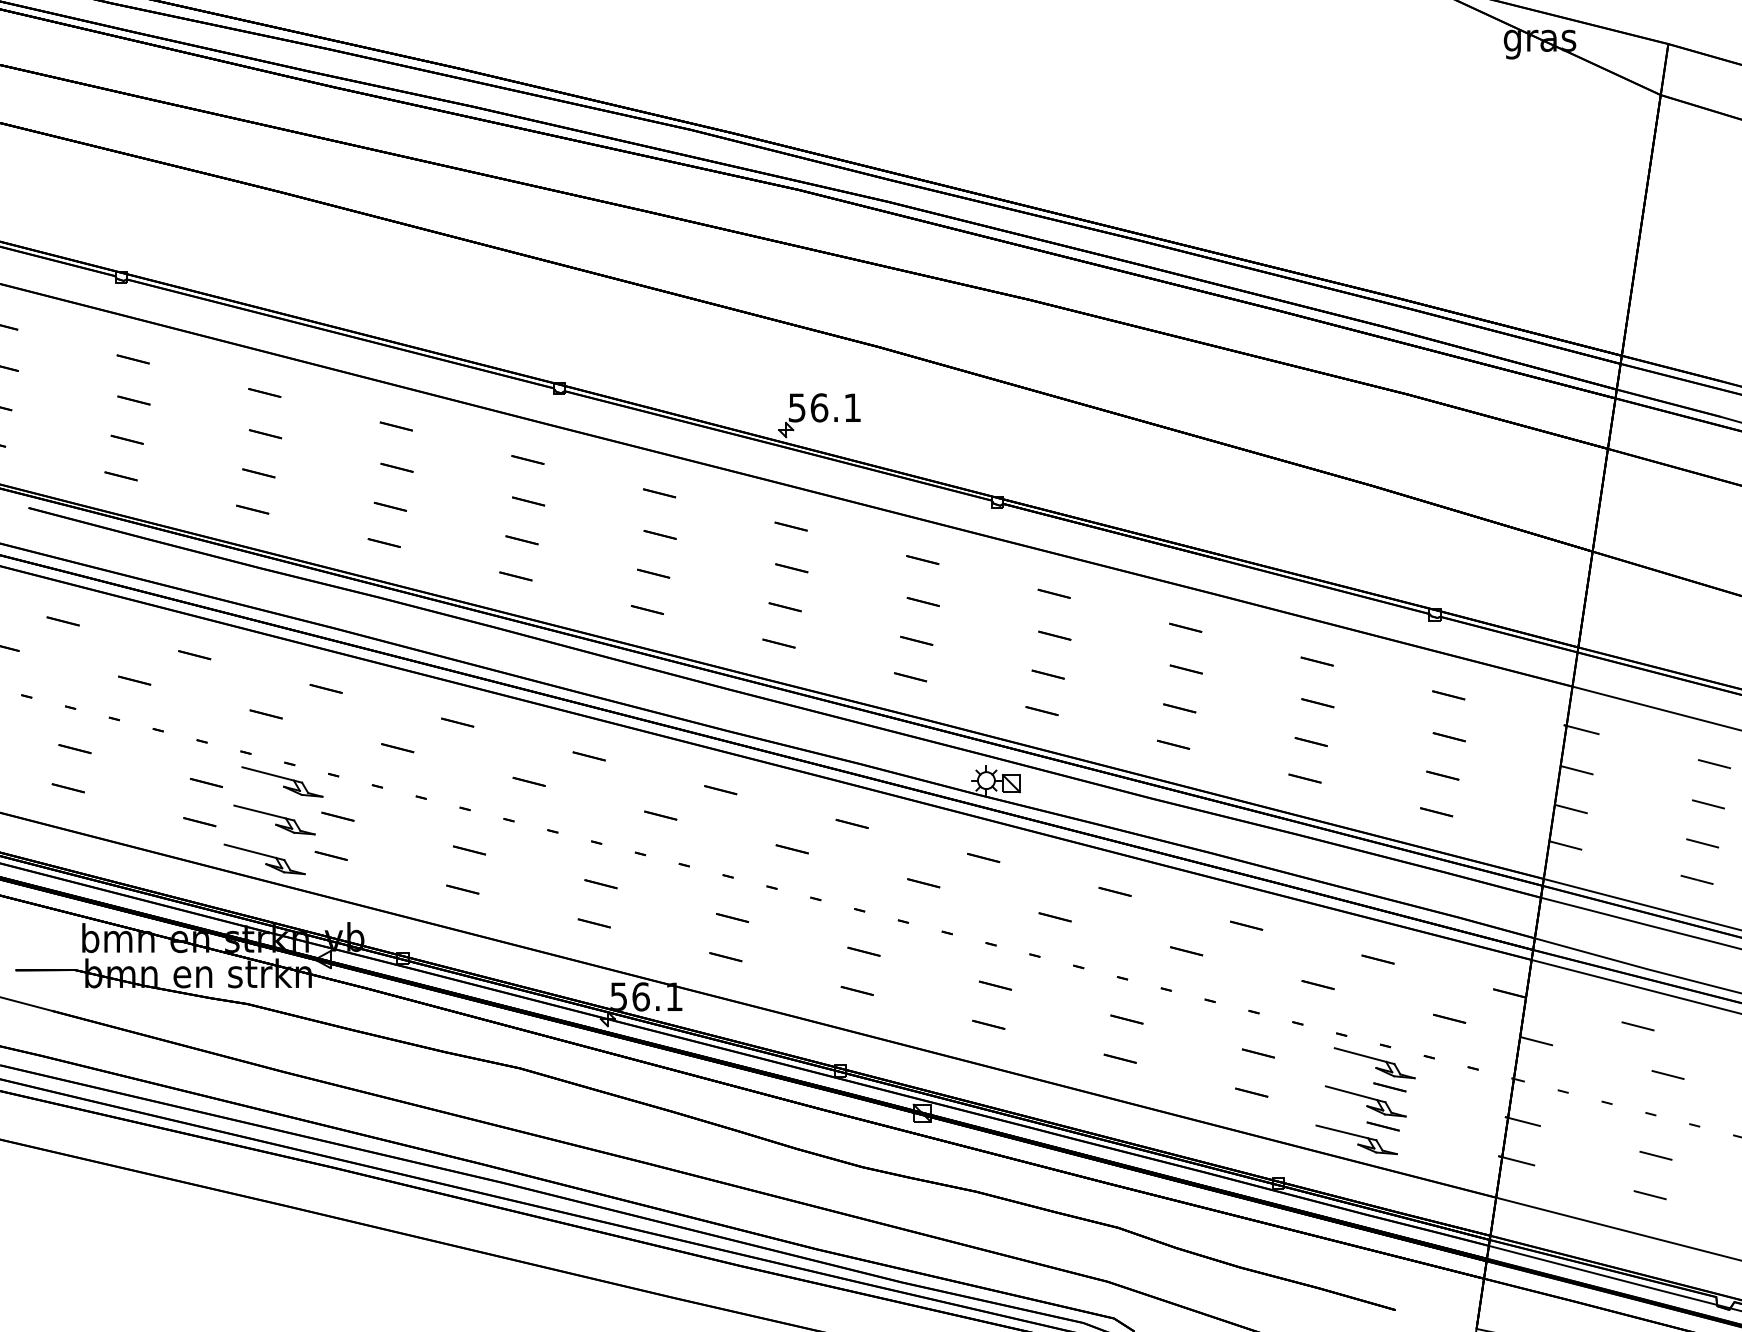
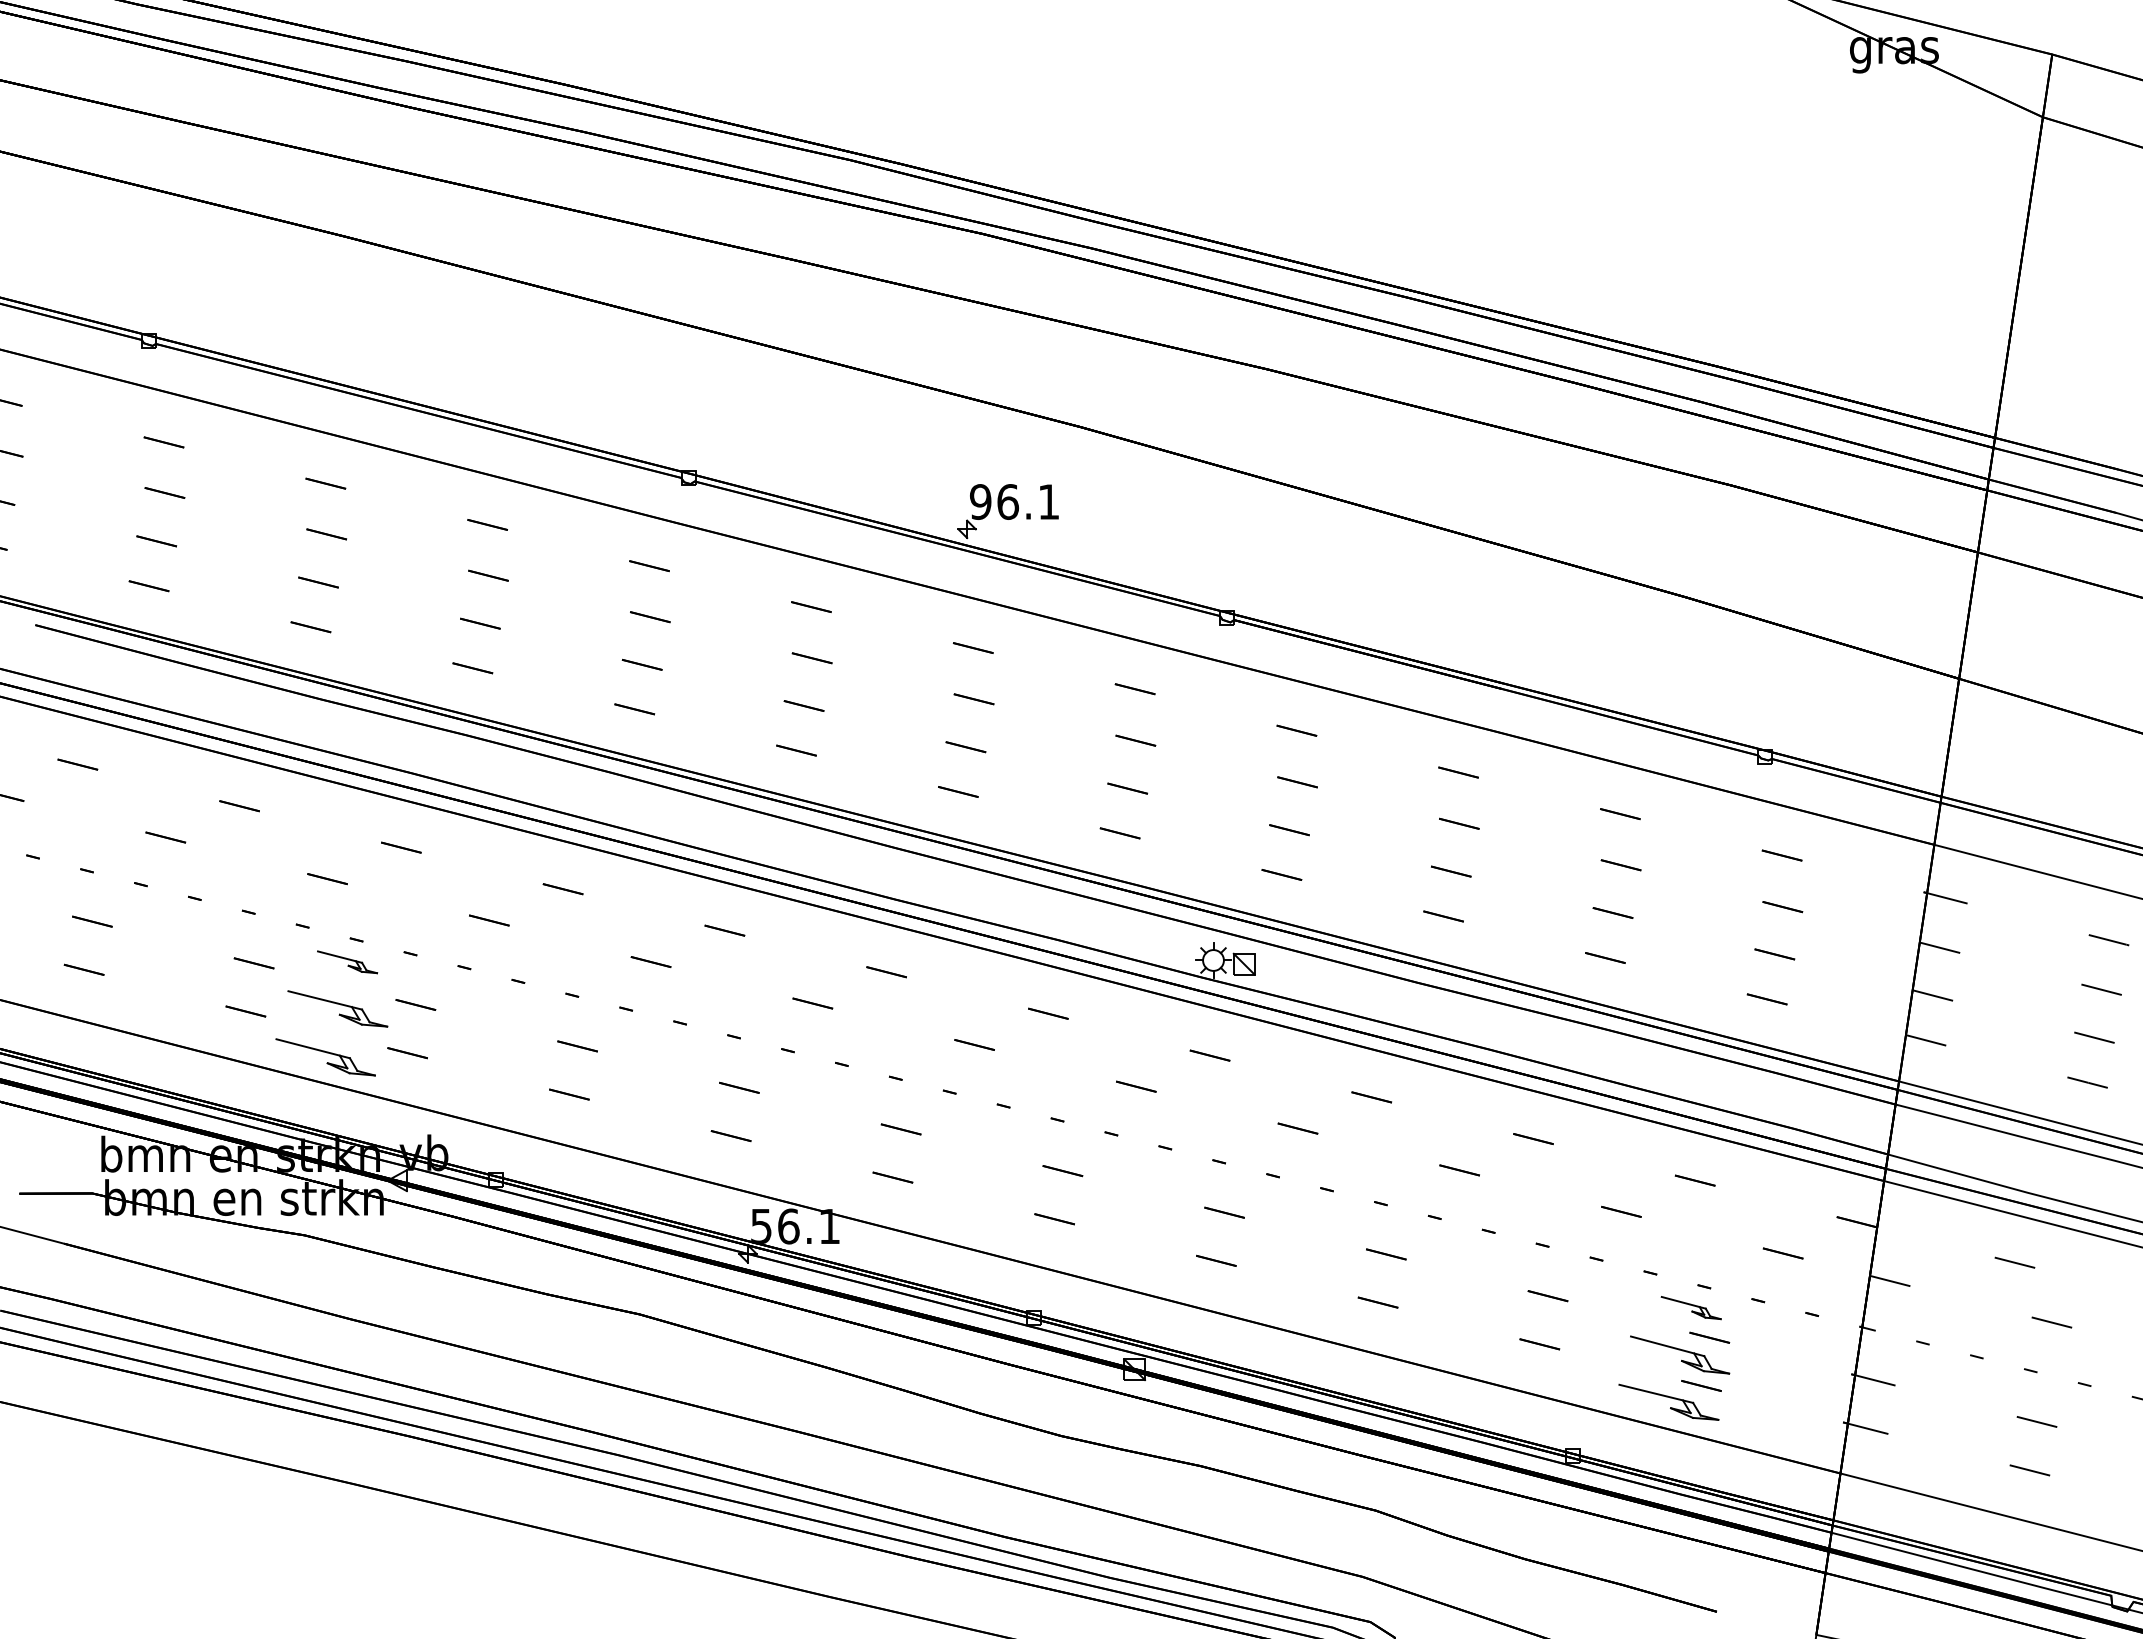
text: (797, 407) -> (980, 501), 56.1 -> 96.1
part: (282, 782) -> (347, 962), size x0.6
part: (1375, 1062) -> (1691, 1307), size x0.6

